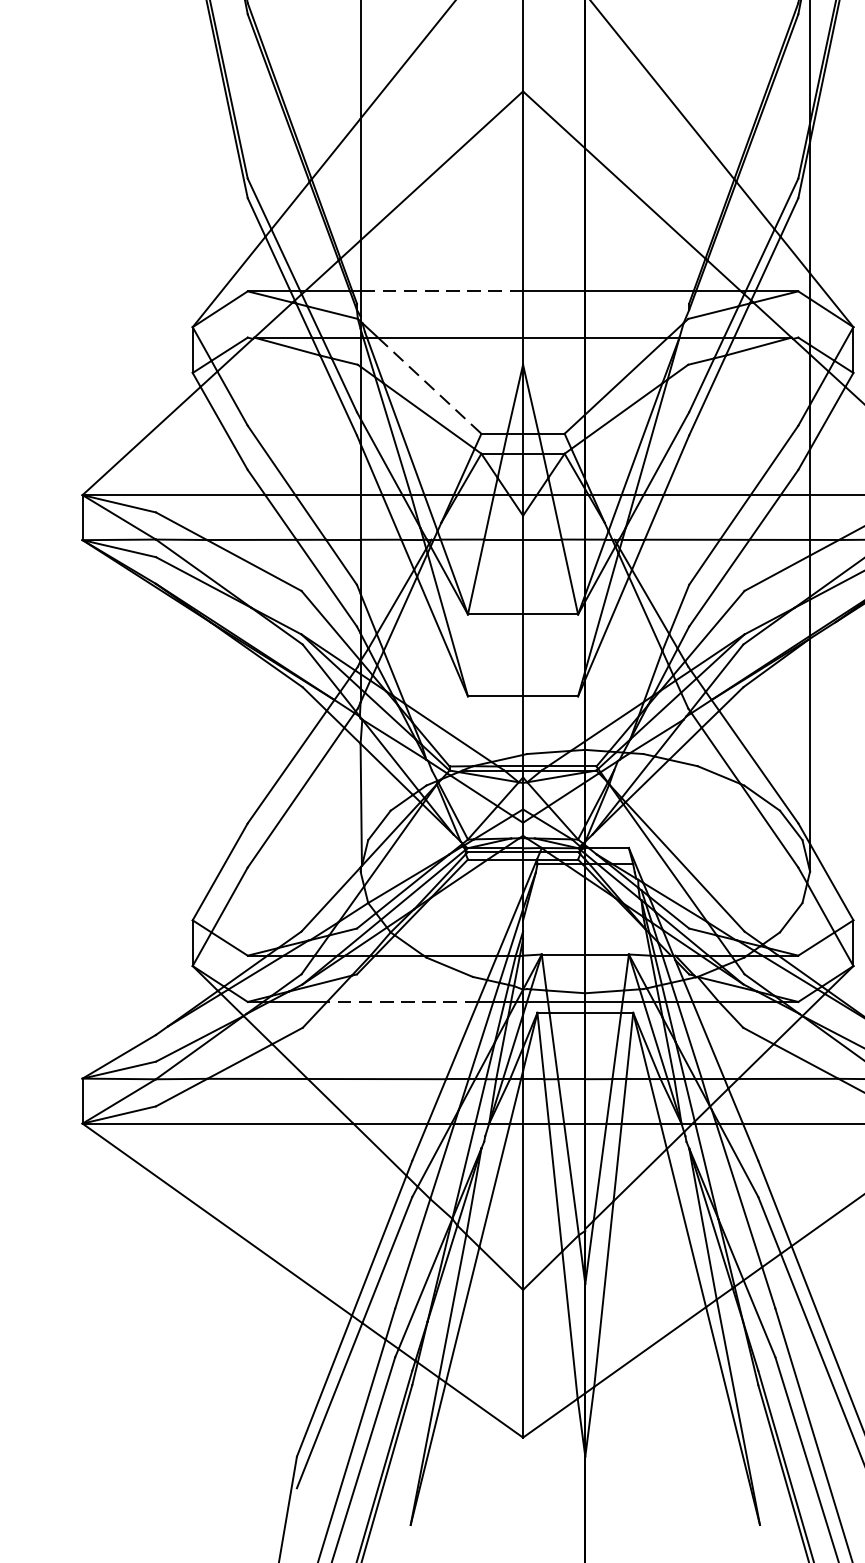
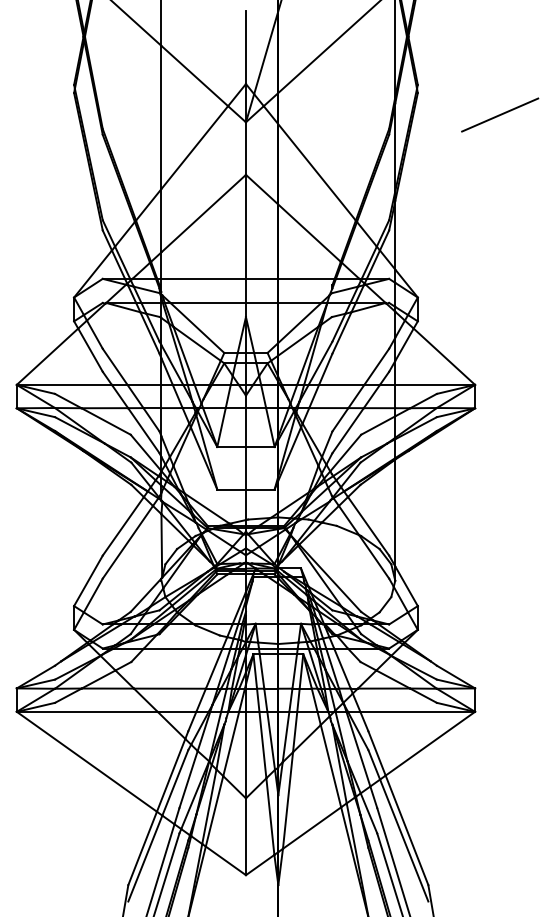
line: (441, 290) -> (203, 278), dashed -> solid
line: (429, 384) -> (197, 327), dashed -> solid
line: (401, 1001) -> (182, 648), dashed -> solid

